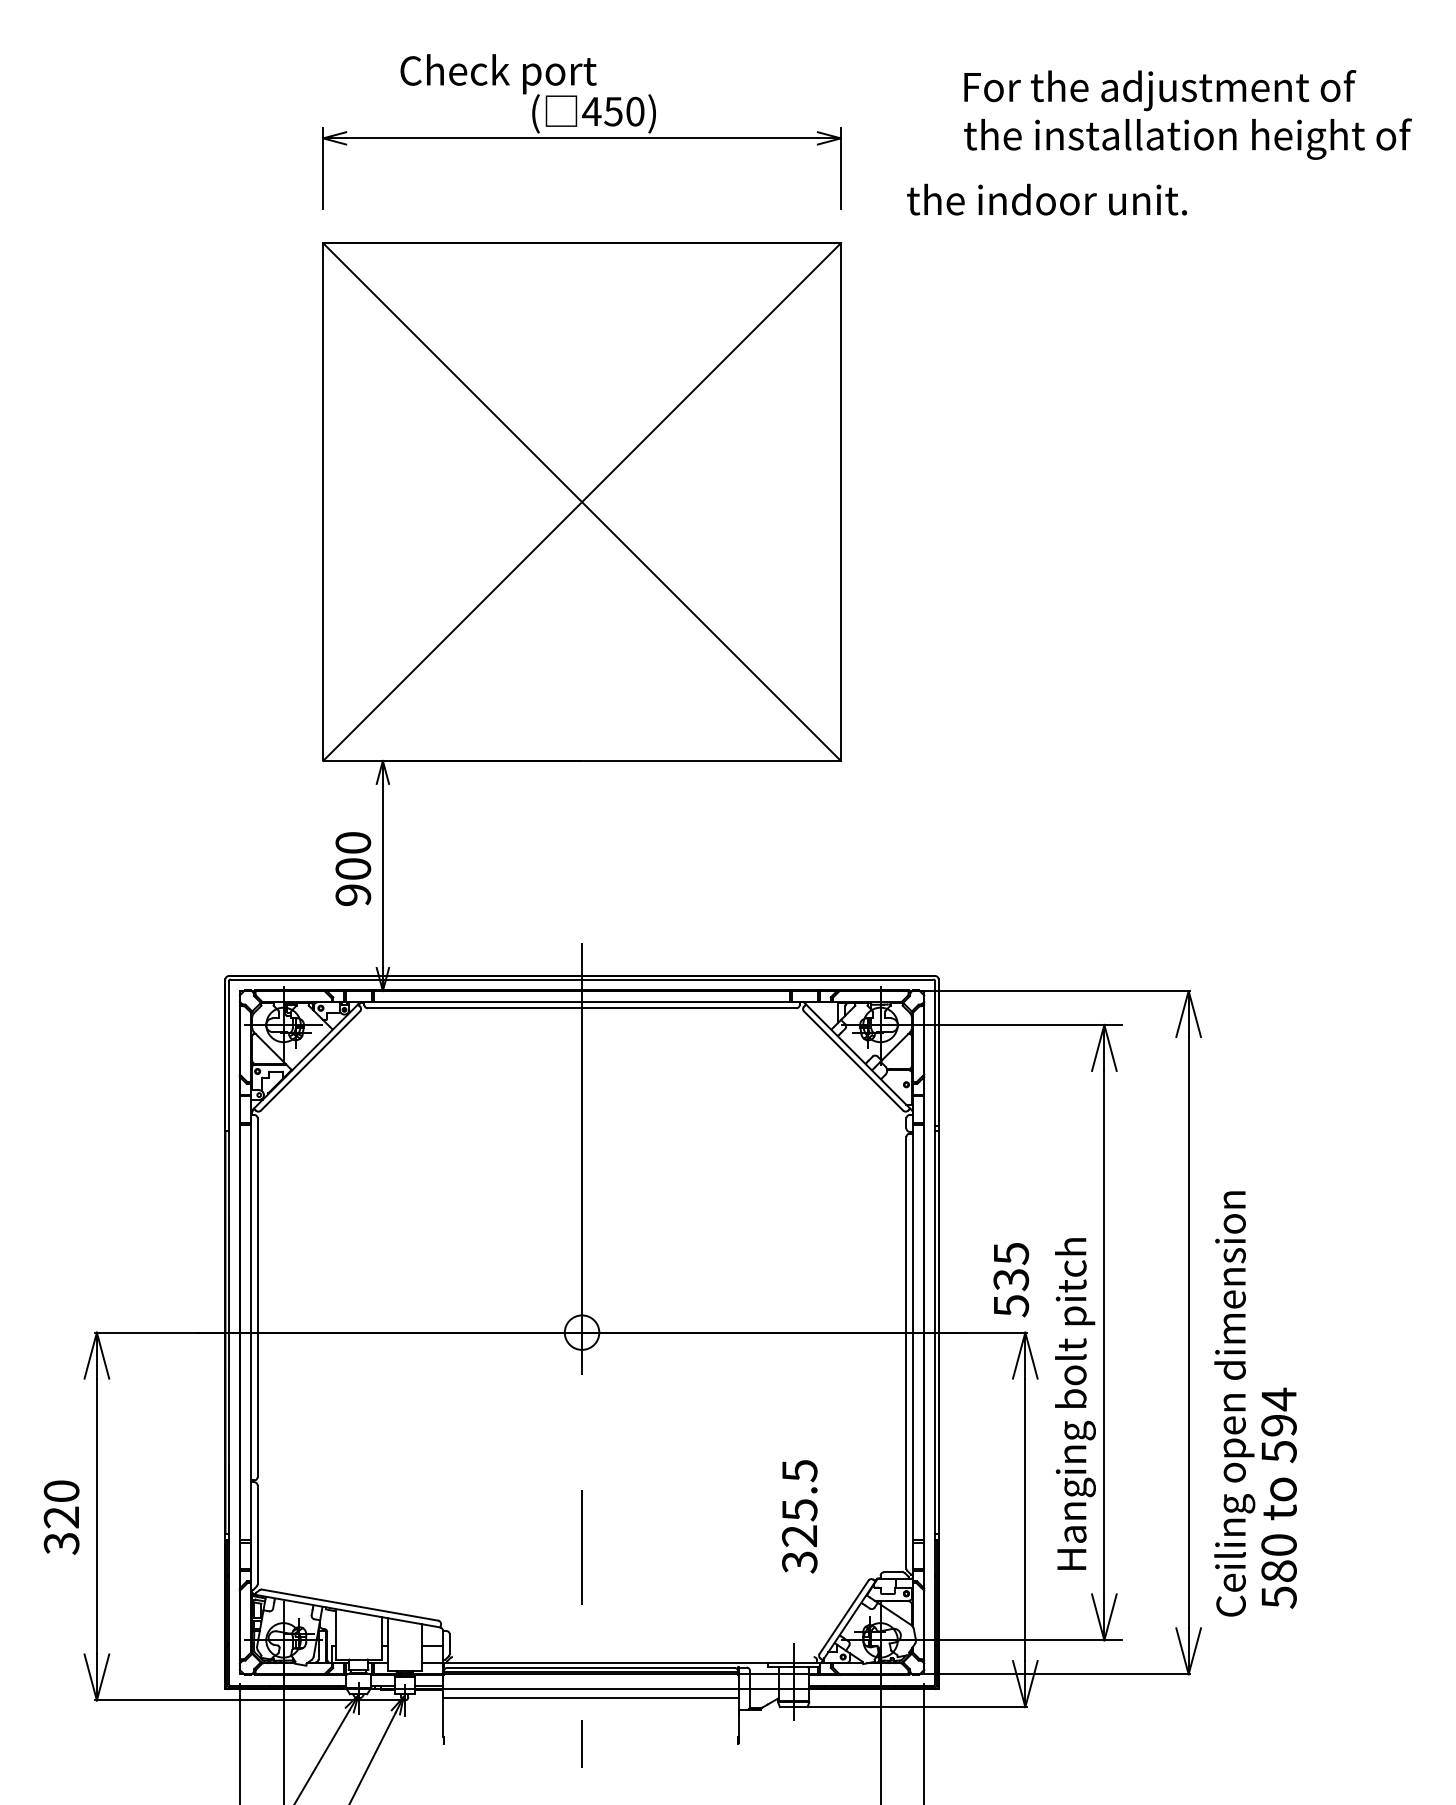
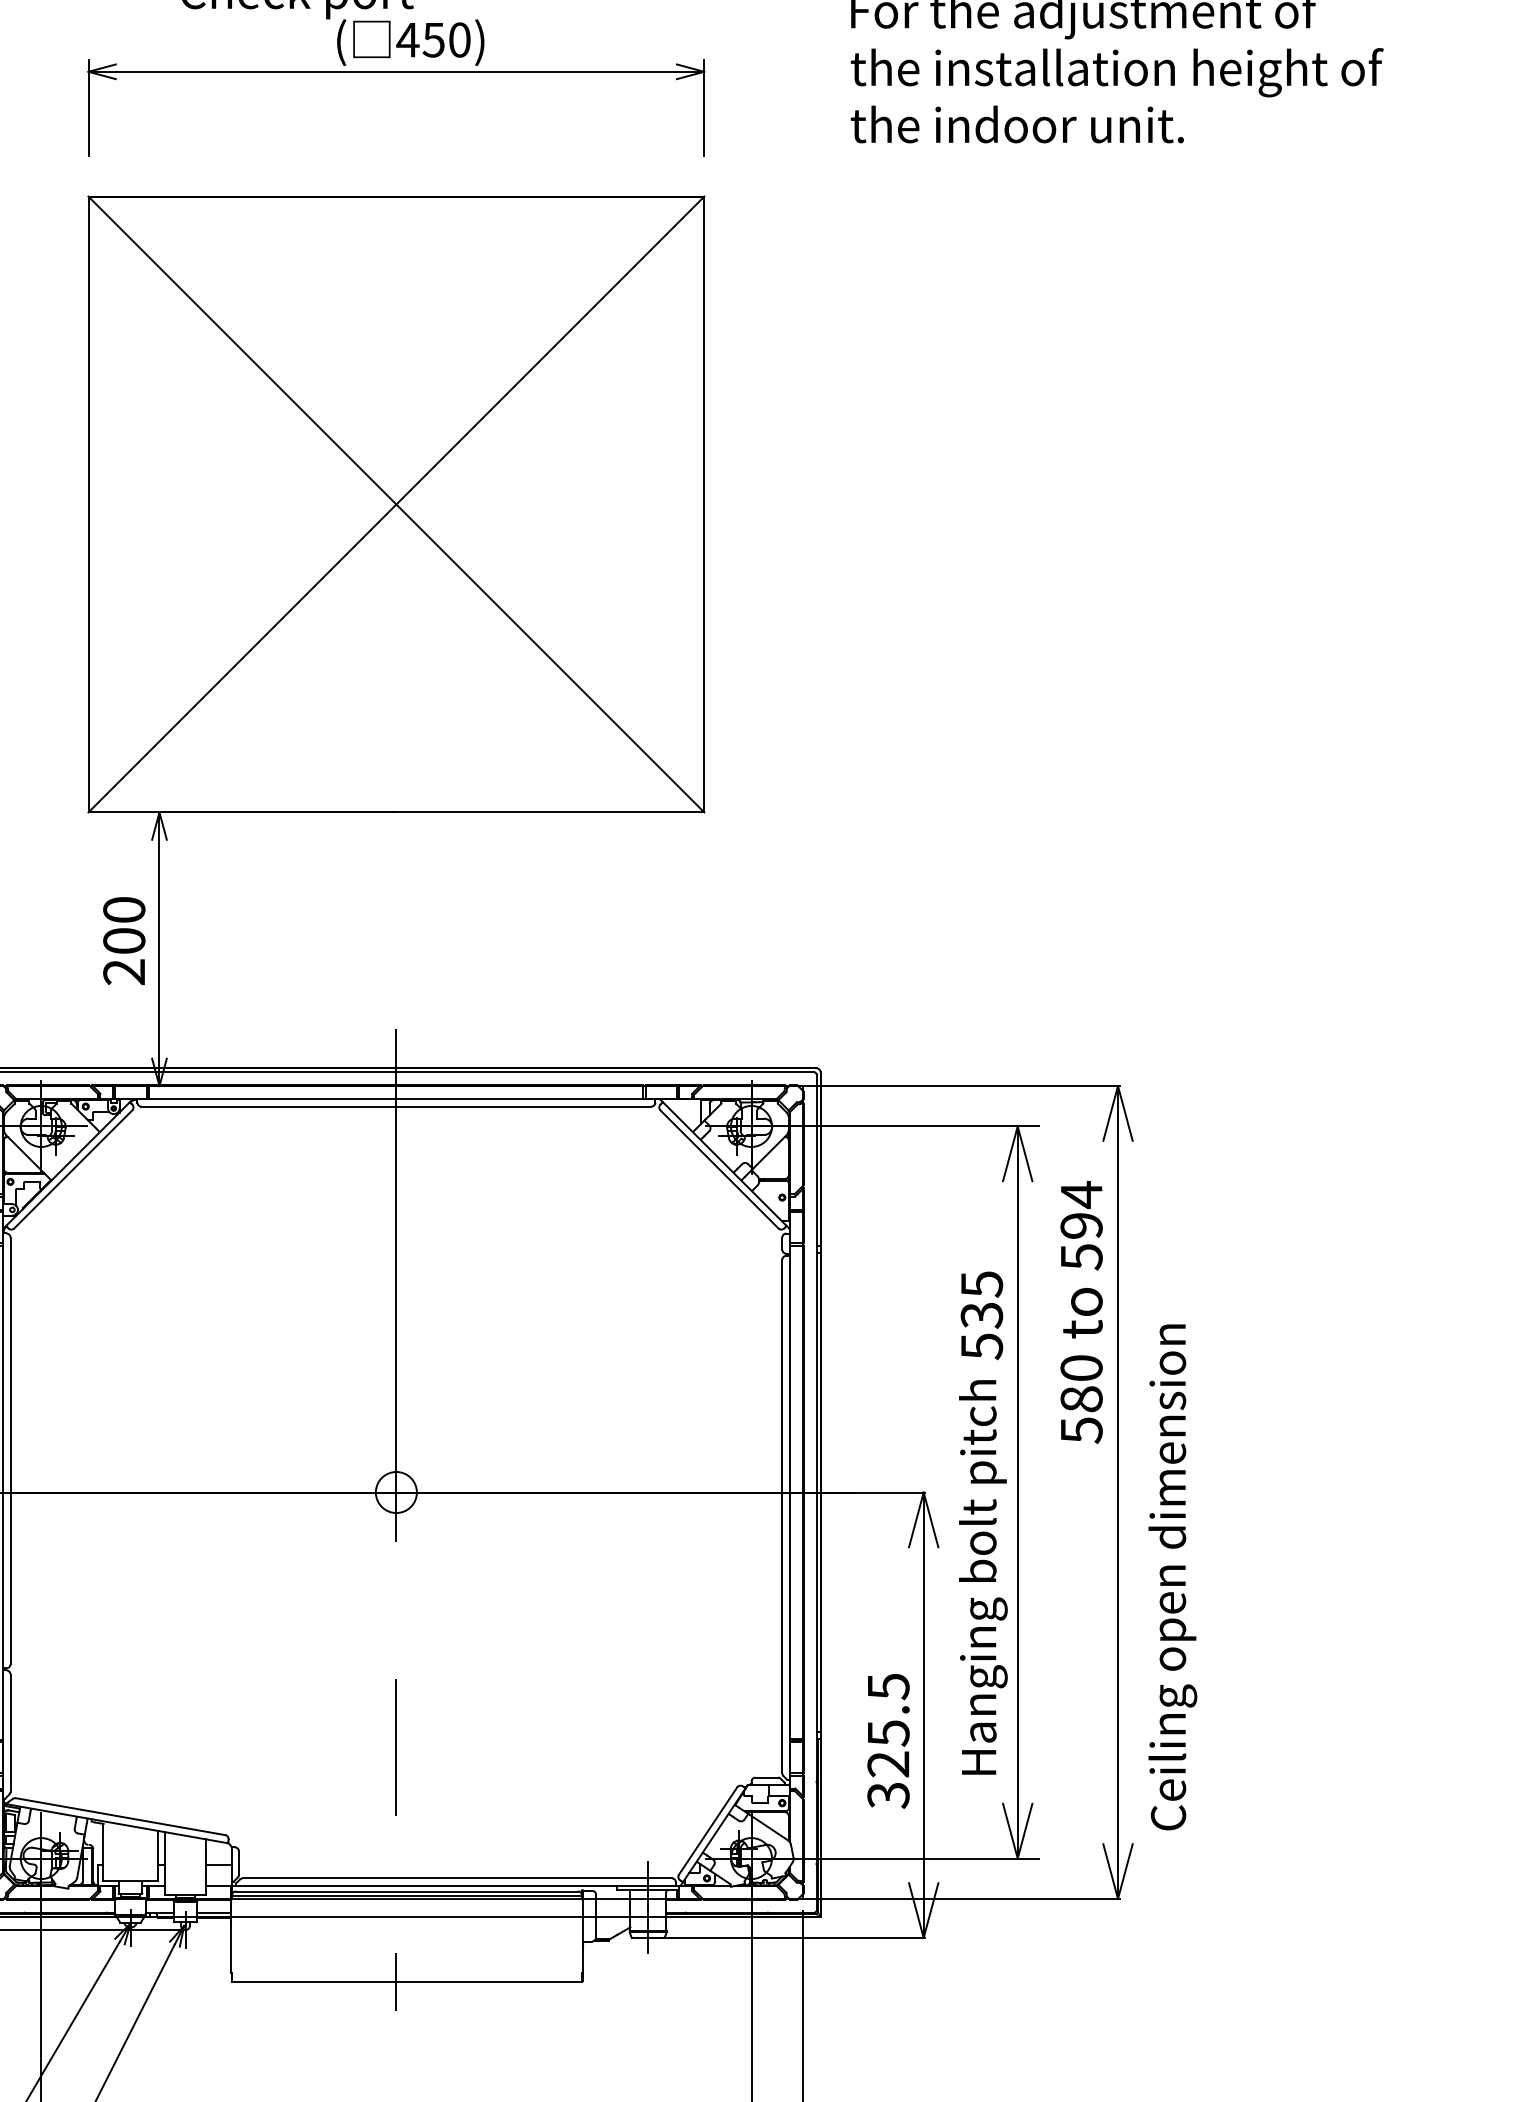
text: (1046, 199) -> (1016, 124), moved
text: (353, 895) -> (124, 972), 900 -> 200
text: (1011, 1280) -> (982, 1316), moved
text: (1278, 1497) -> (1080, 1311), moved
text: (799, 1516) -> (888, 1740), moved
line: (632, 1657) -> (456, 1878), added
line: (590, 1698) -> (406, 1982), moved

